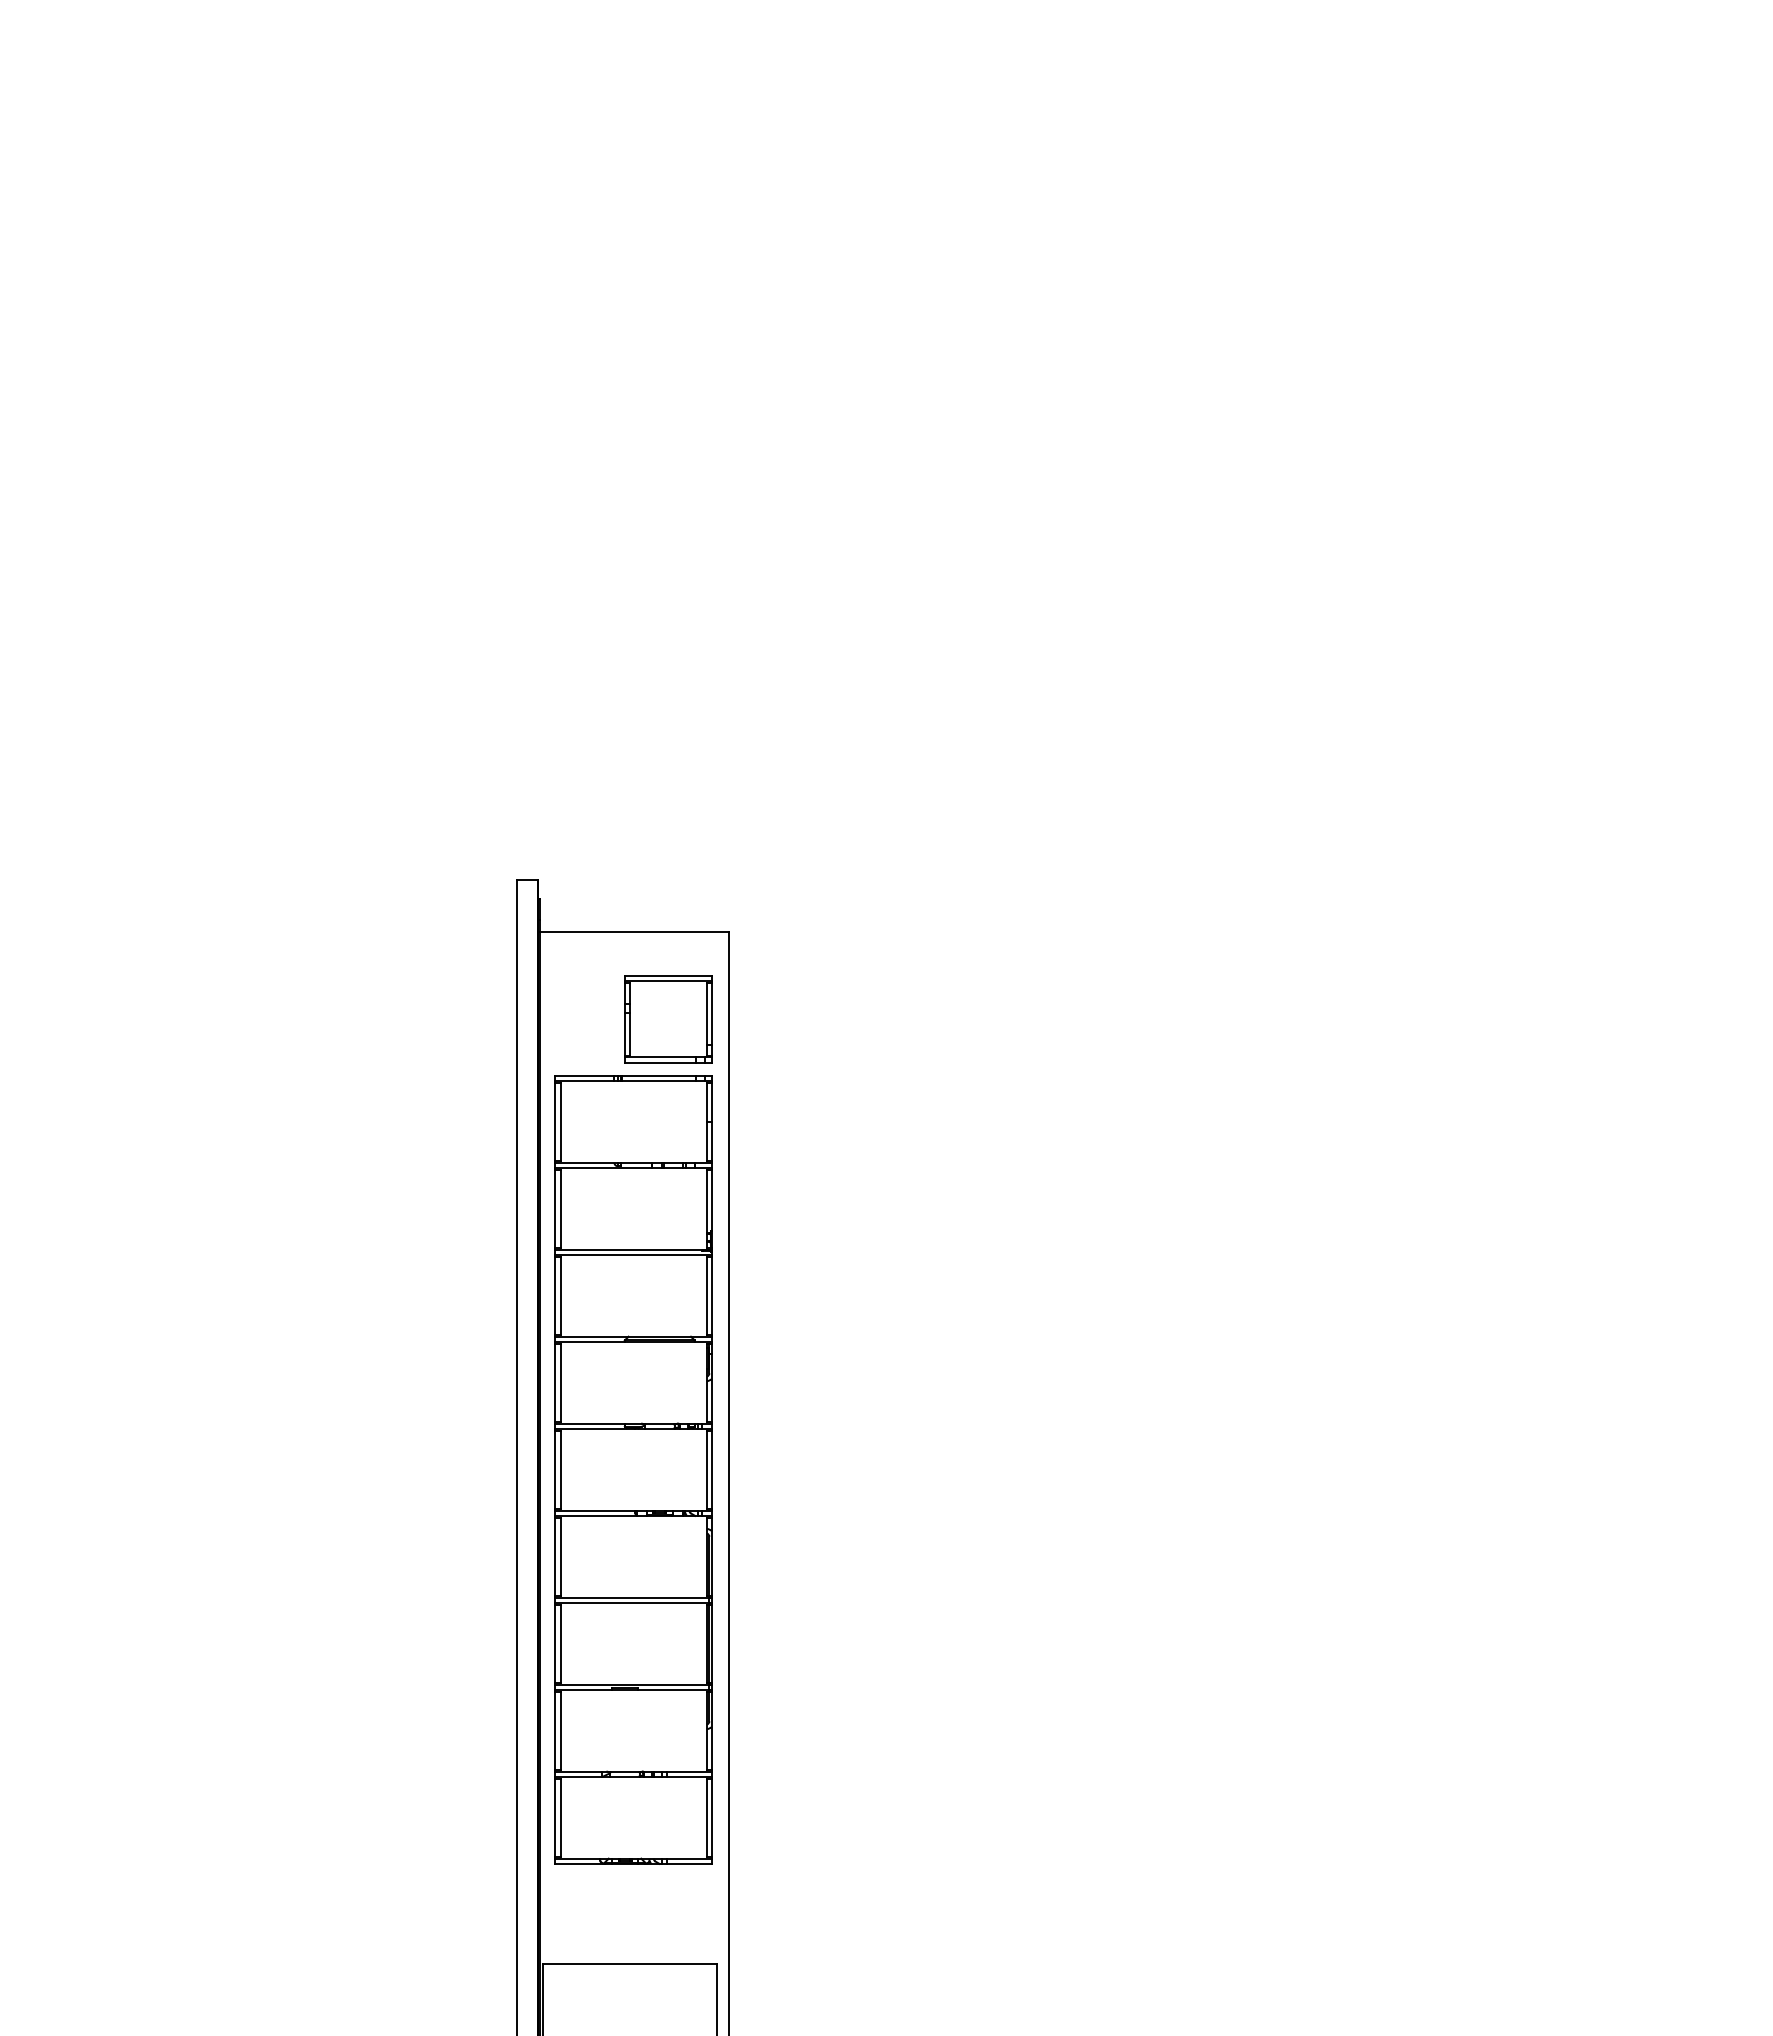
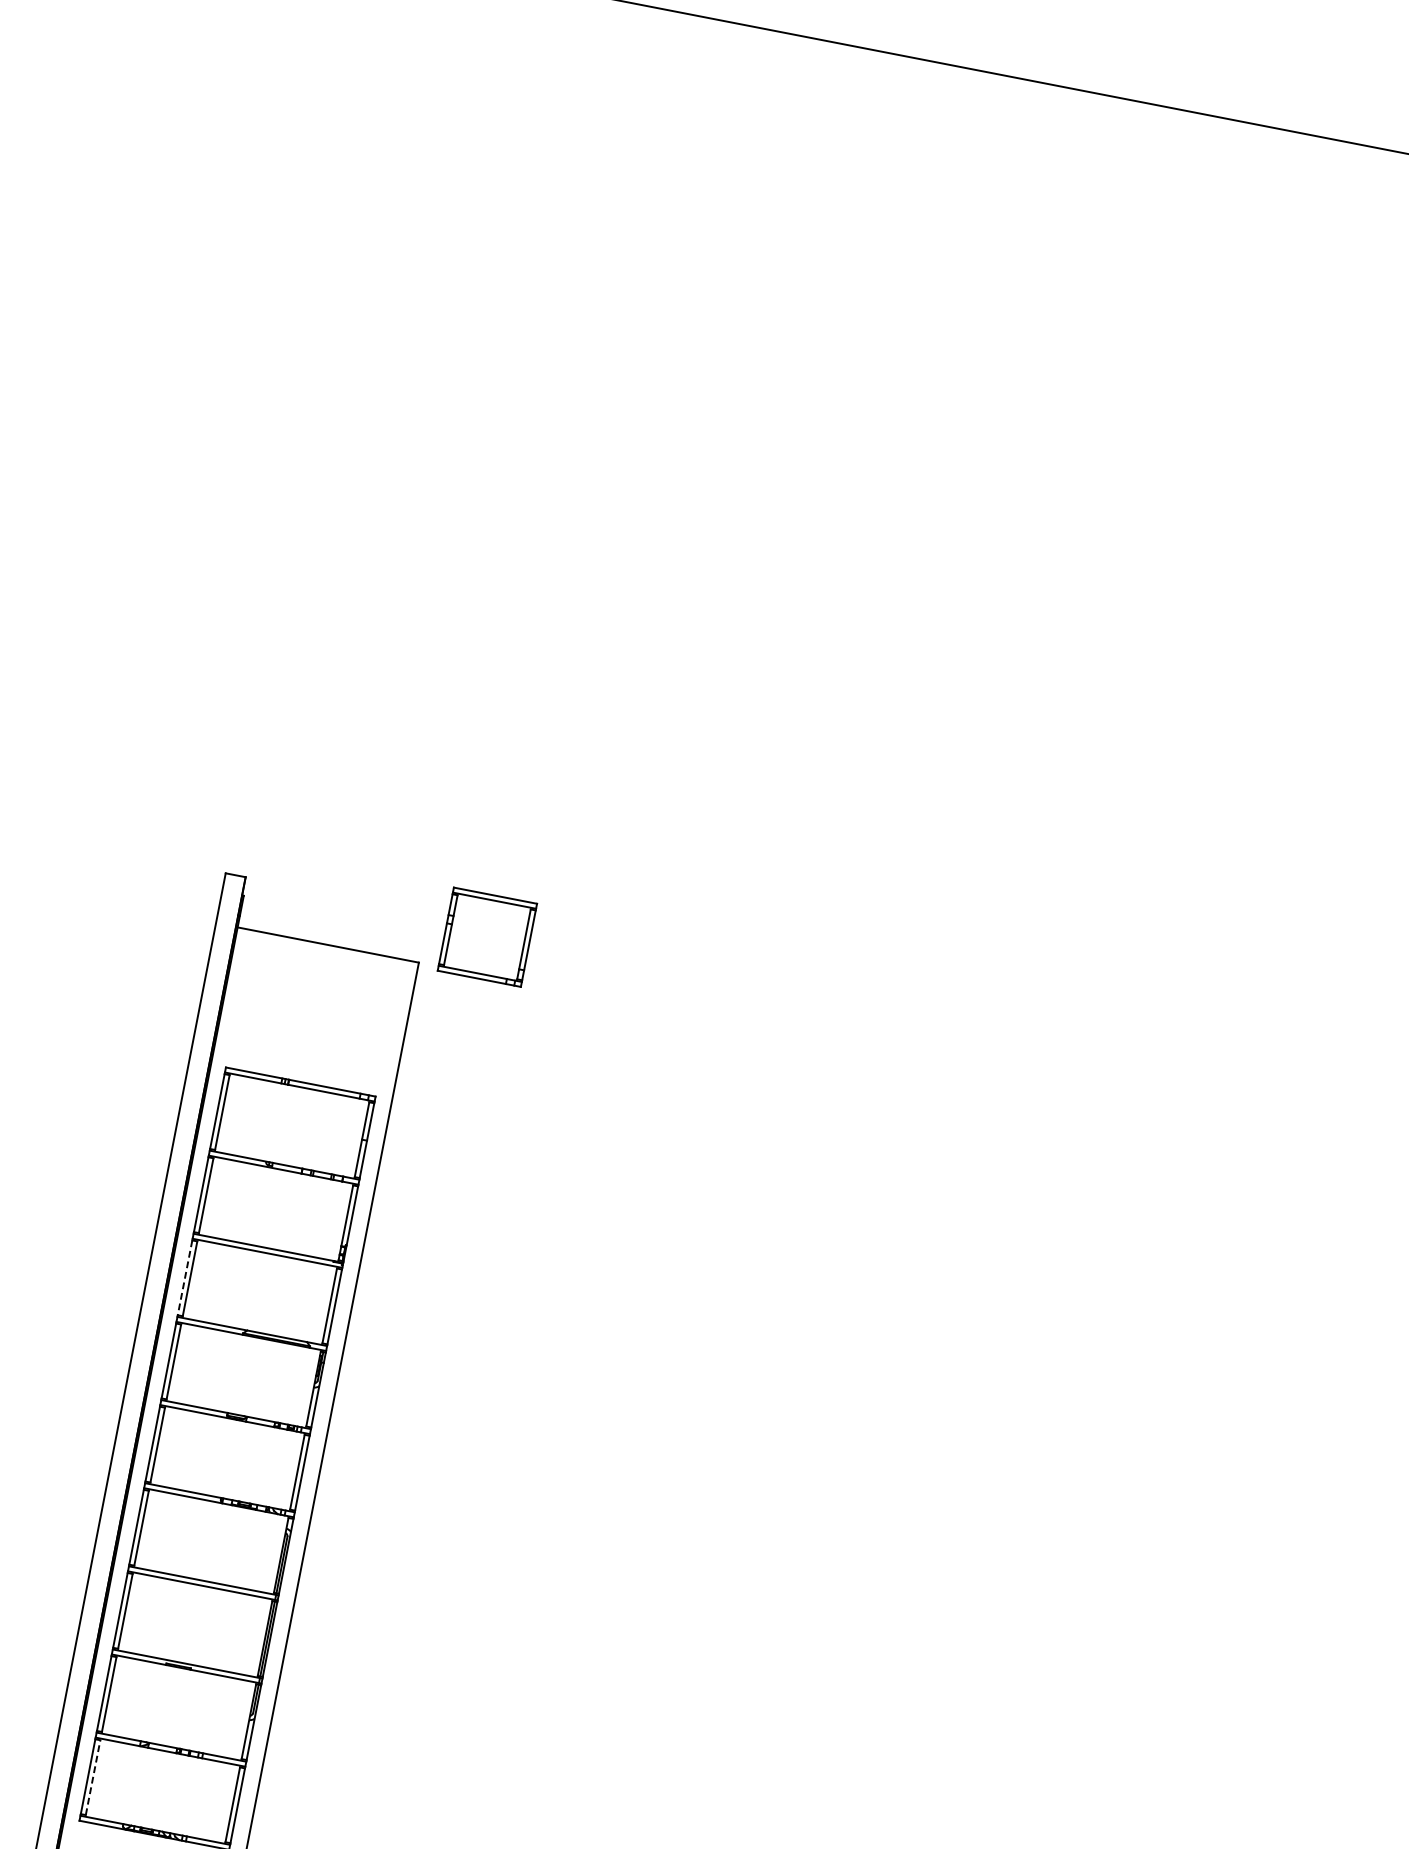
part: (668, 1019) -> (487, 937), moved
line: (555, 1296) -> (185, 1278), solid -> dashed
line: (560, 1817) -> (93, 1777), solid -> dashed

